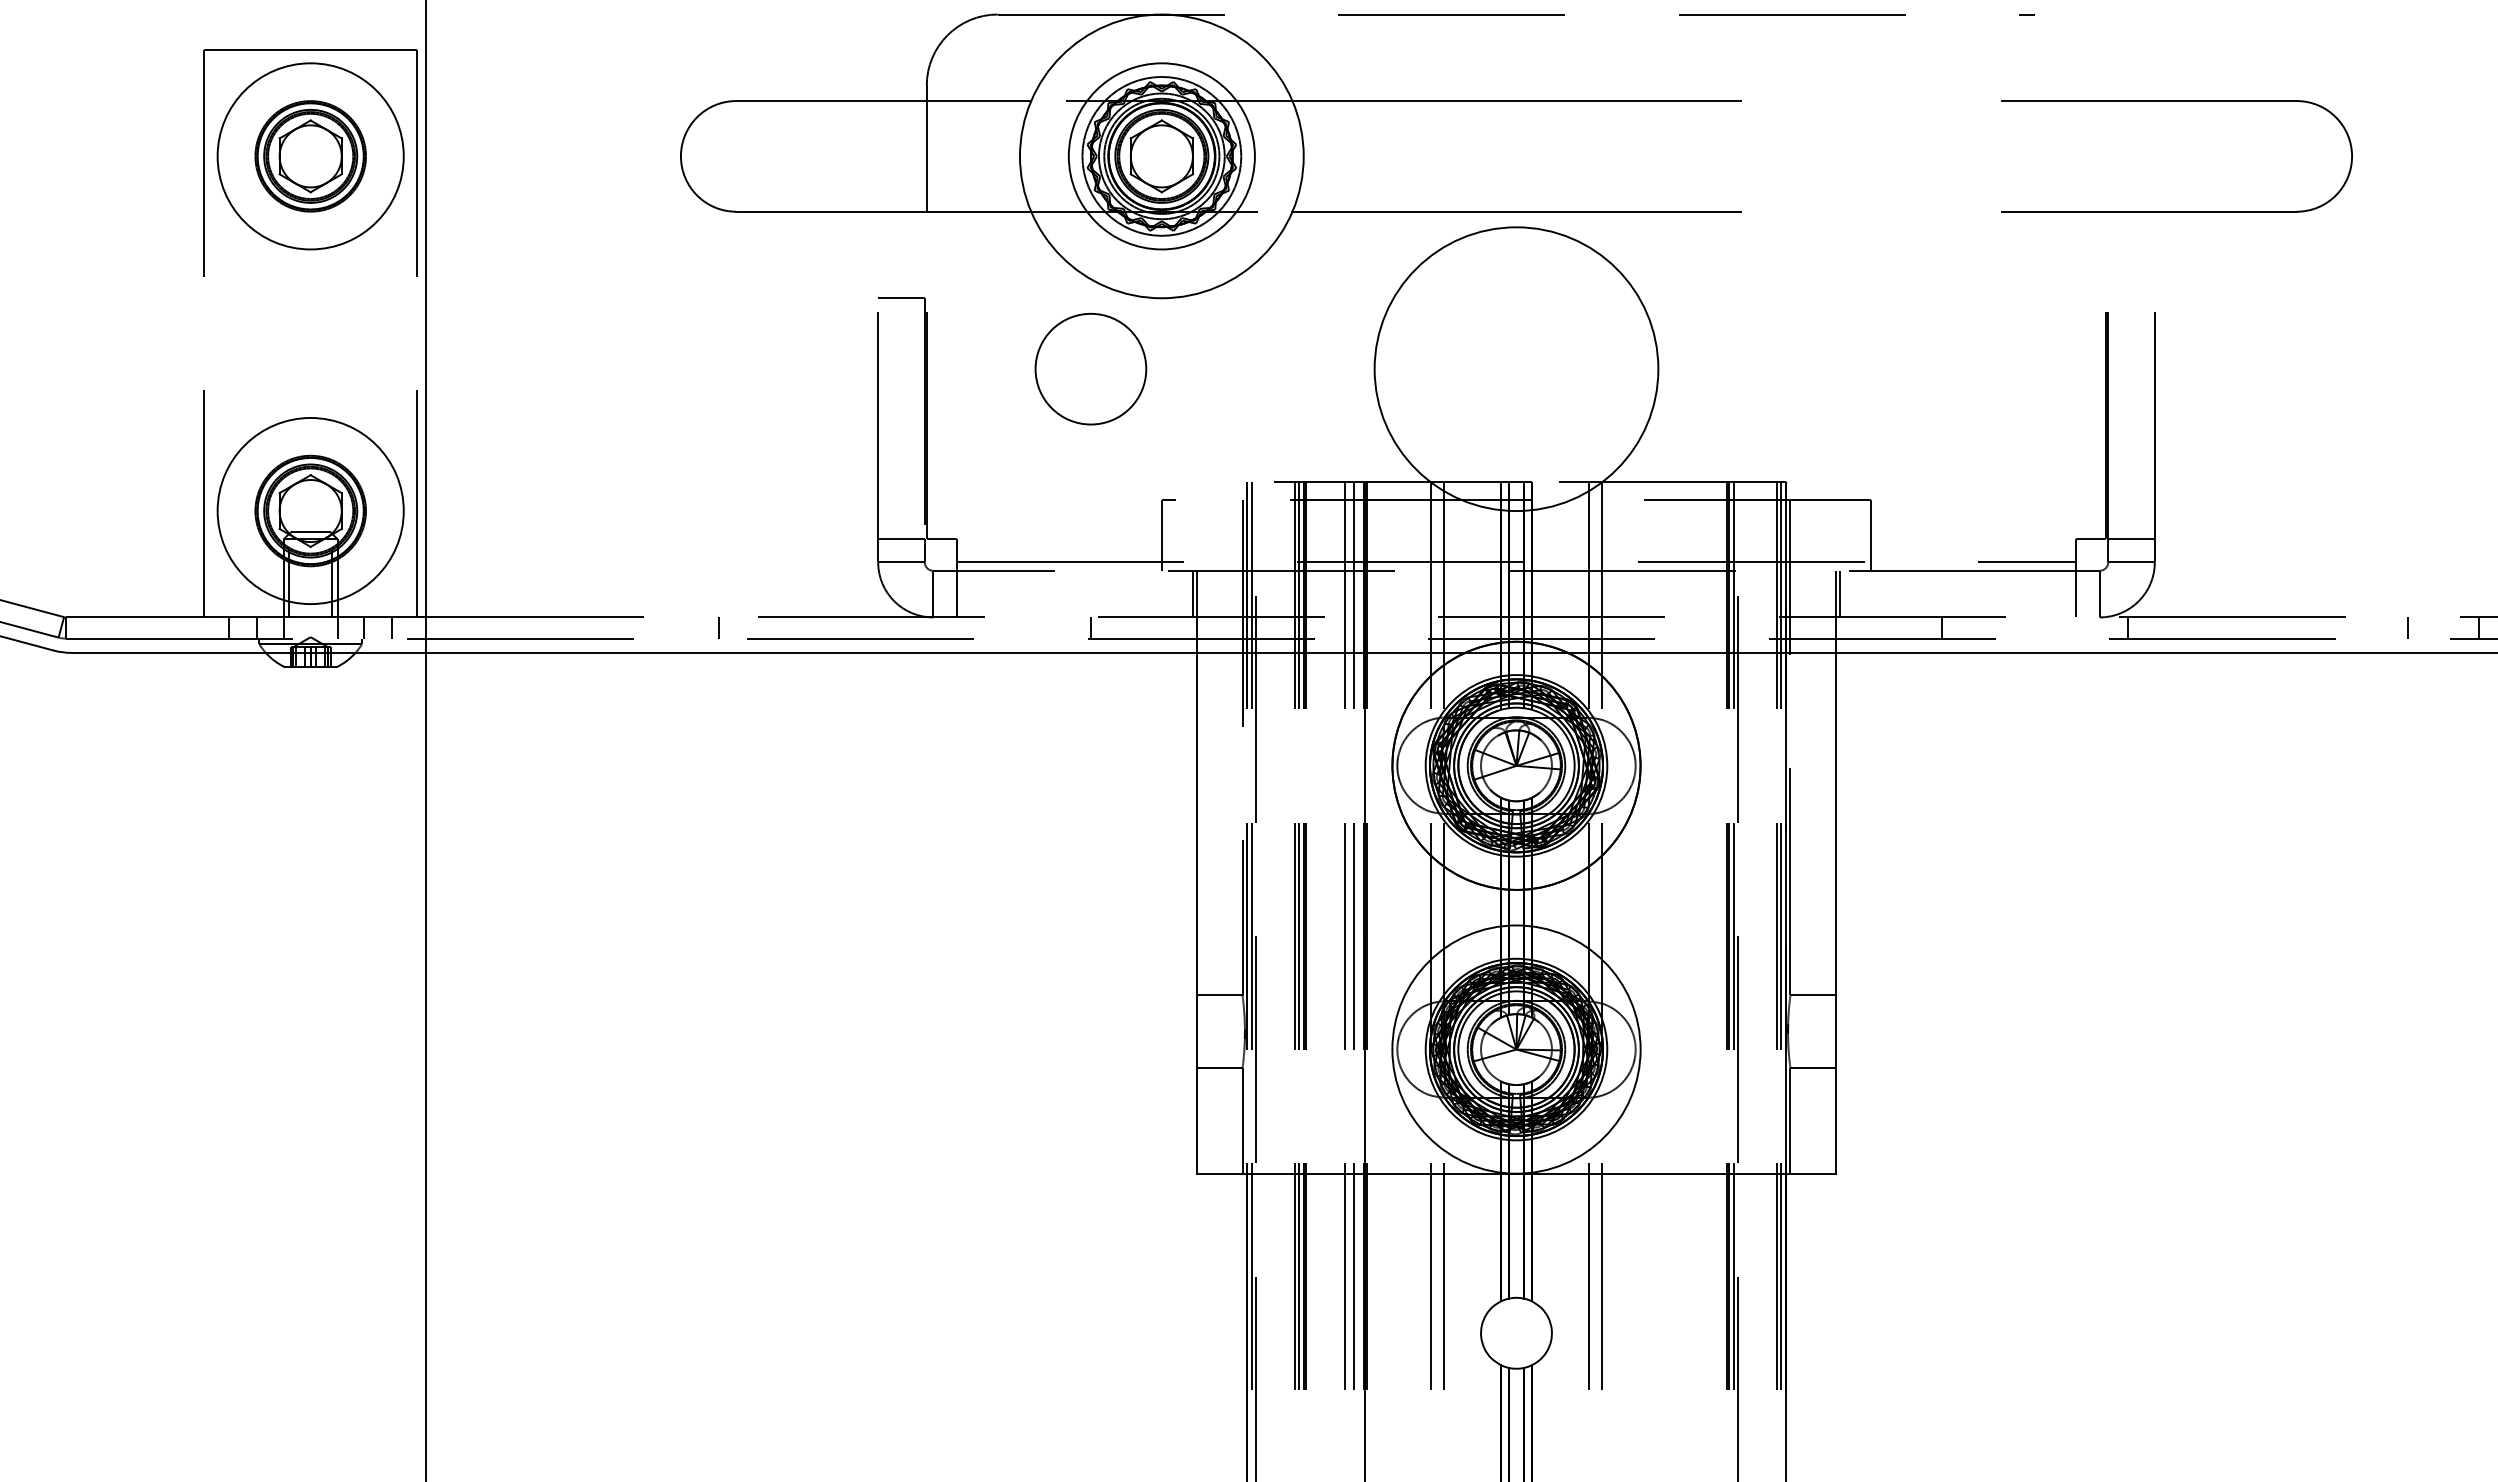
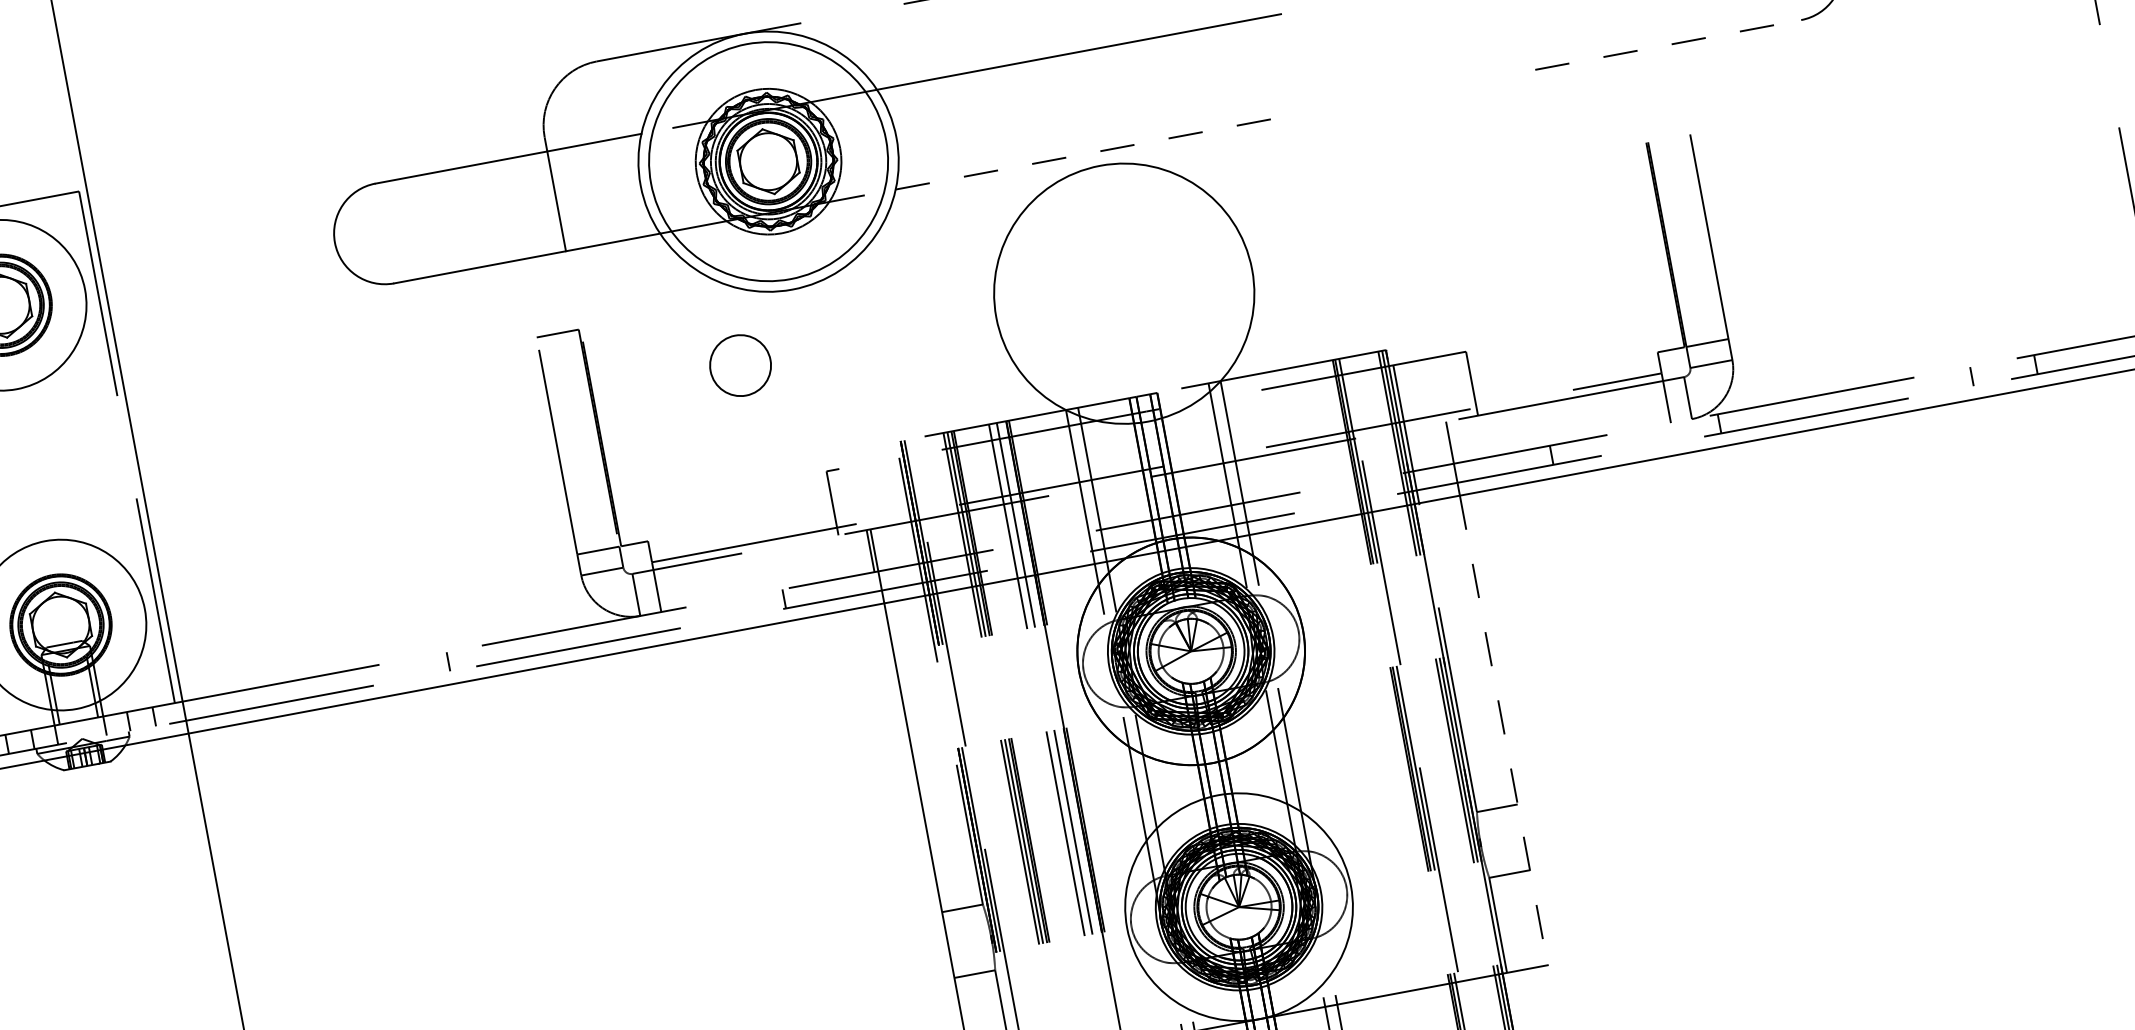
circle: (1161, 156) -> (768, 161), size x1.4
line: (1517, 211) -> (1098, 151), solid -> dashed
line: (2149, 211) -> (1668, 44), solid -> dashed
circle: (1090, 369) -> (740, 365), size x0.6
line: (1839, 593) -> (1453, 441), removed
line: (1835, 913) -> (1503, 730), solid -> dashed

